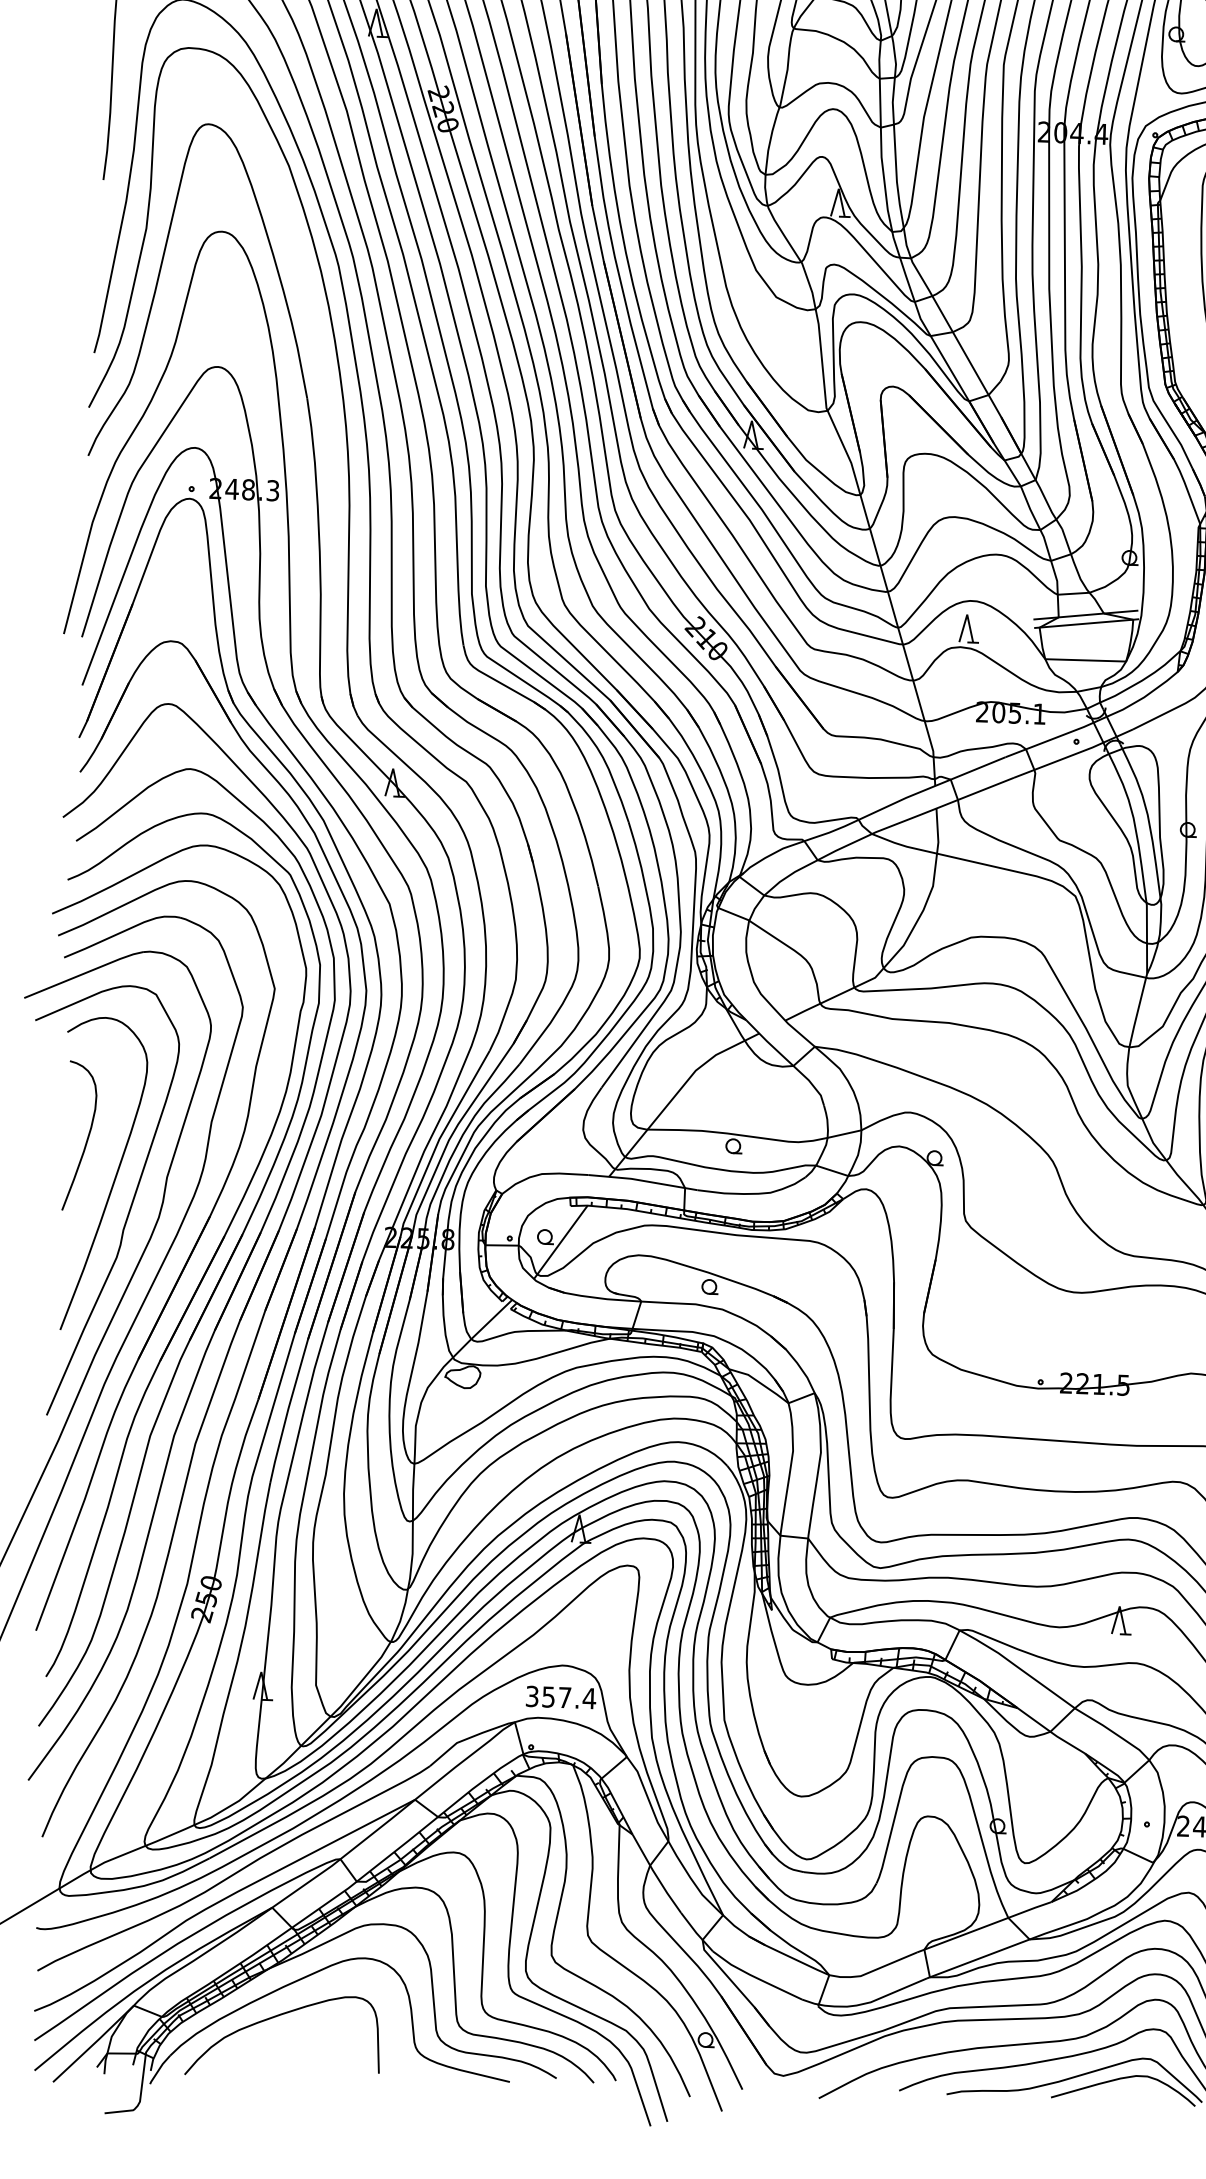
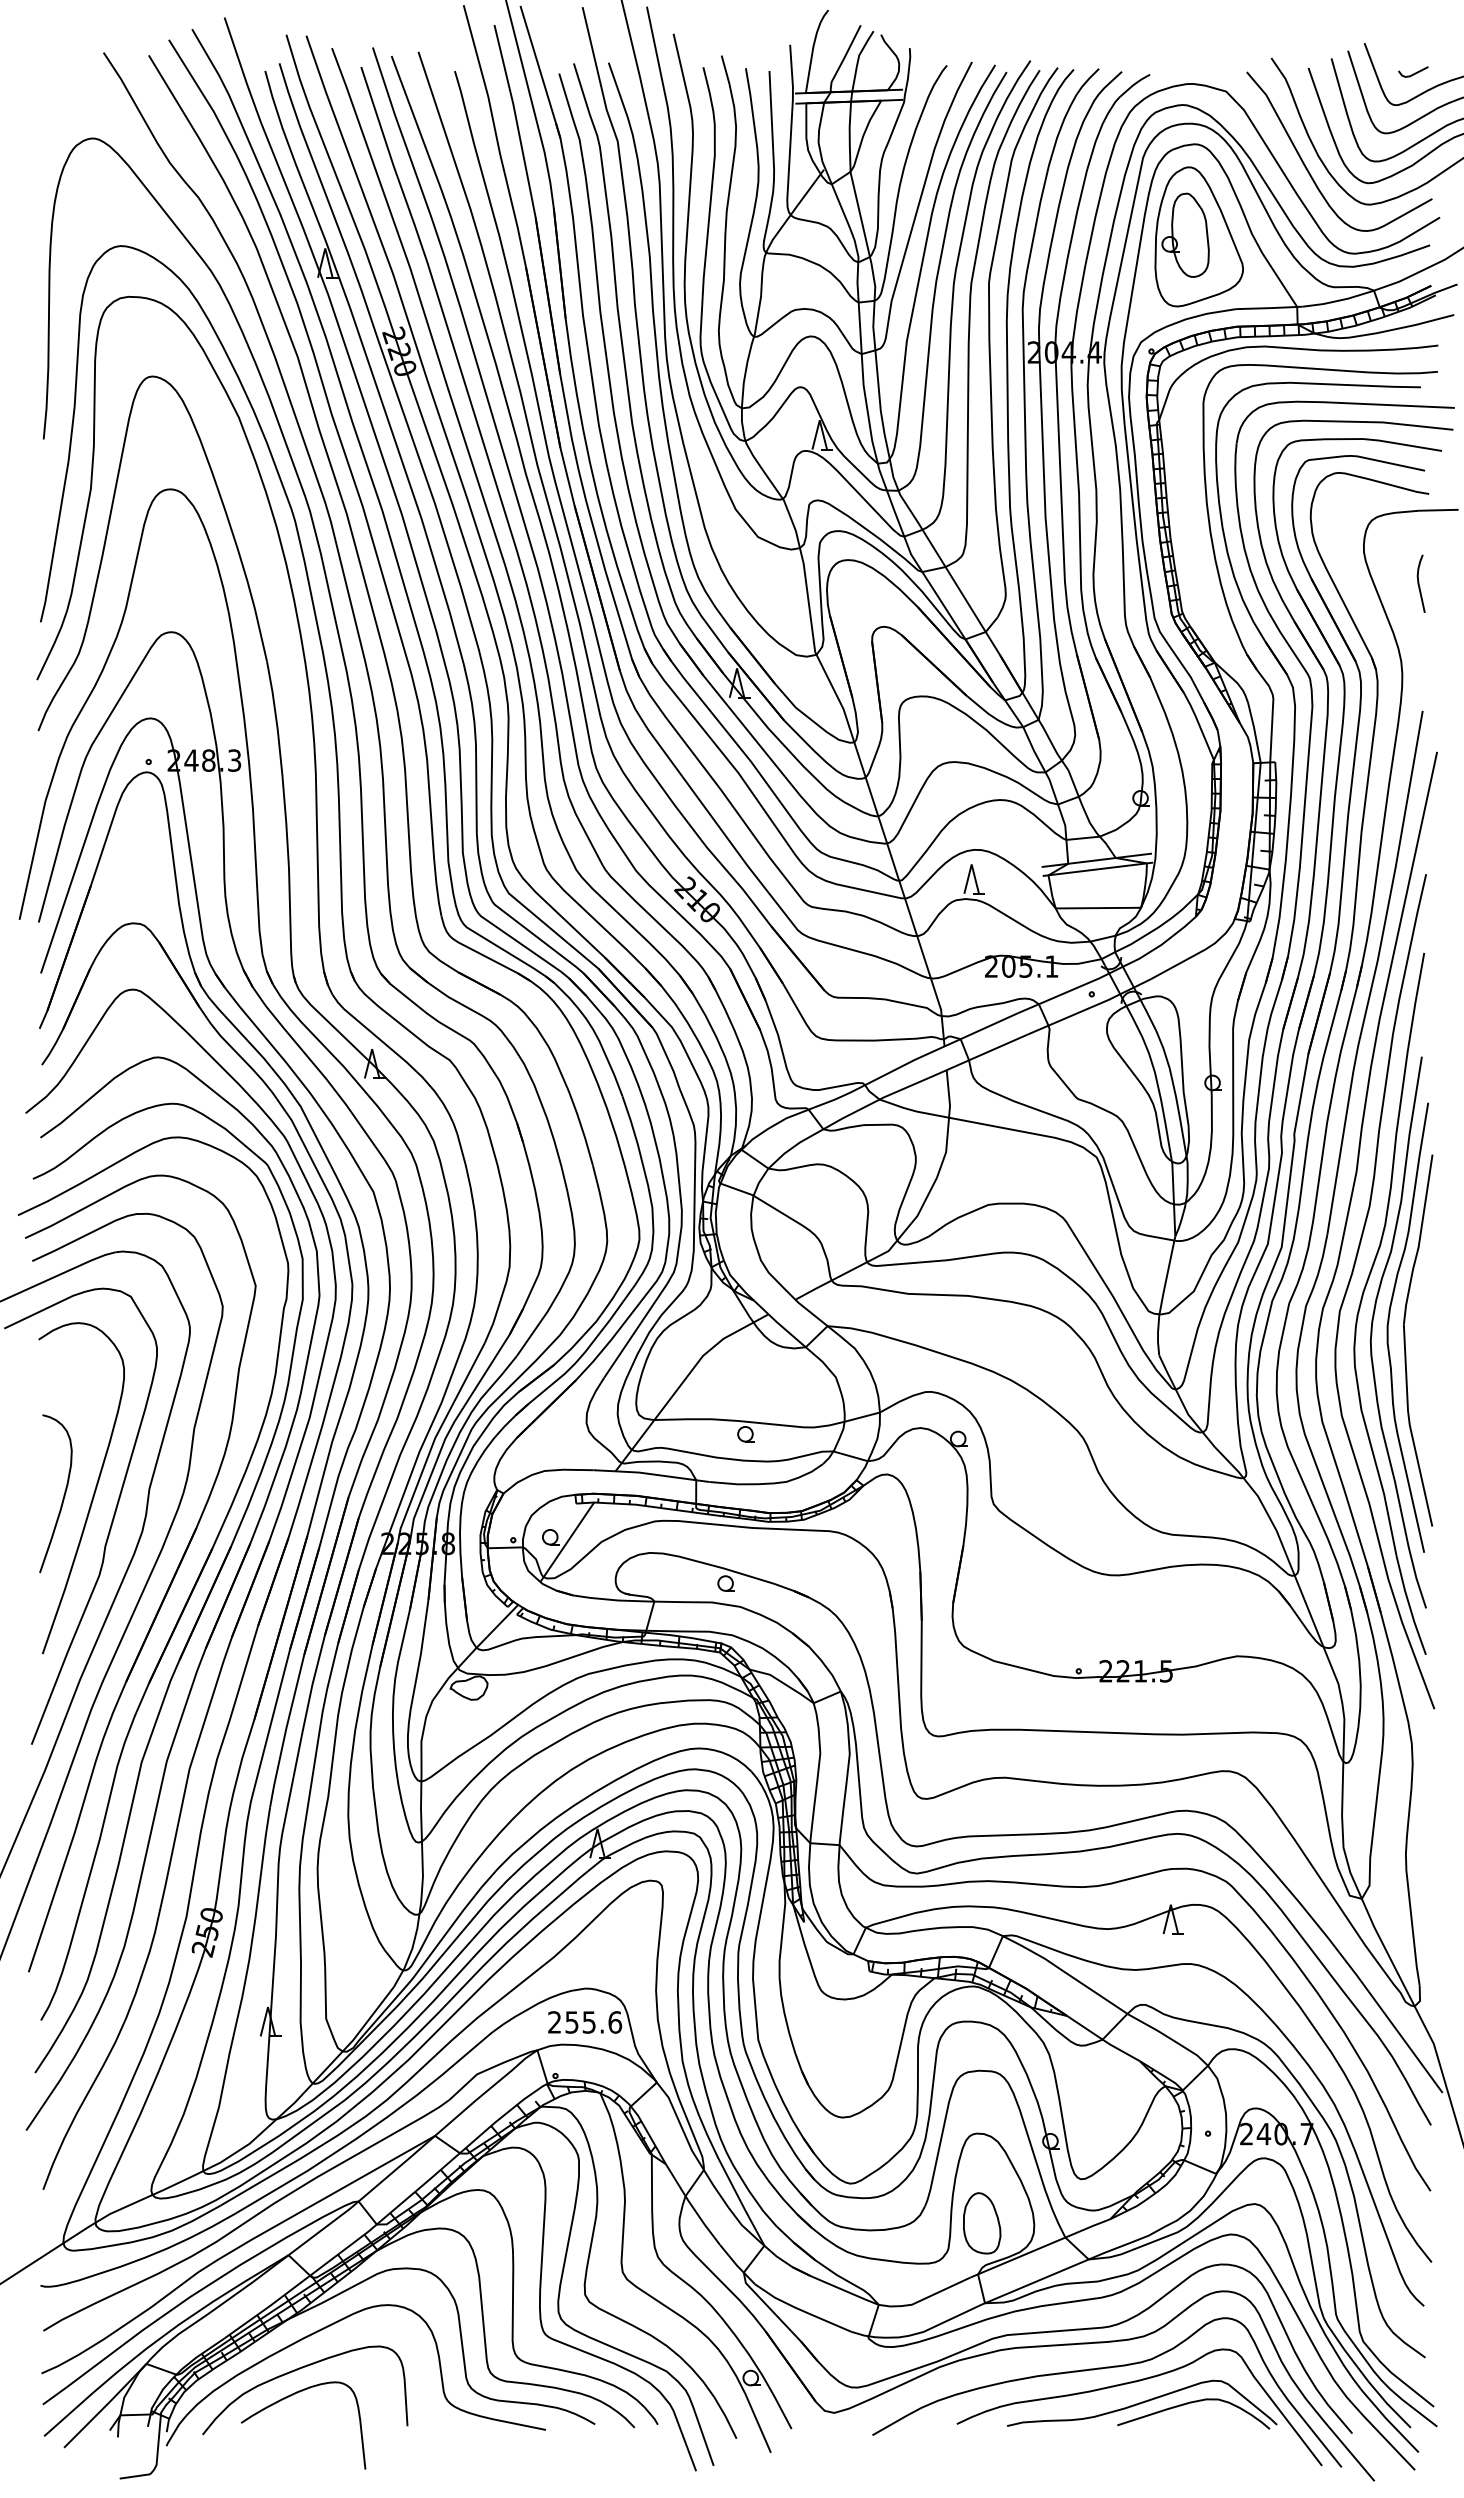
curve: (87, 1137) -> (63, 1494), moved
text: (561, 1697) -> (585, 2022), 357.4 -> 255.6
part: (930, 1901) -> (982, 2223), added
curve: (270, 2041) -> (291, 2396), added

